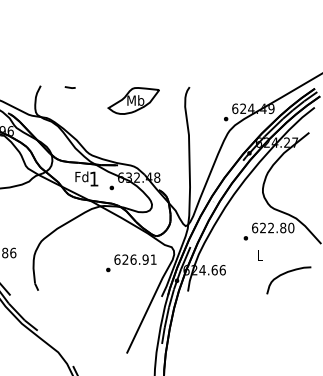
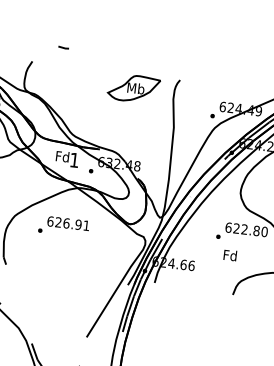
line: (69, 87) -> (62, 47), moved
part: (133, 100) -> (133, 88), moved
text: (259, 255) -> (229, 255), L -> Fd
text: (131, 263) -> (64, 226), moved

